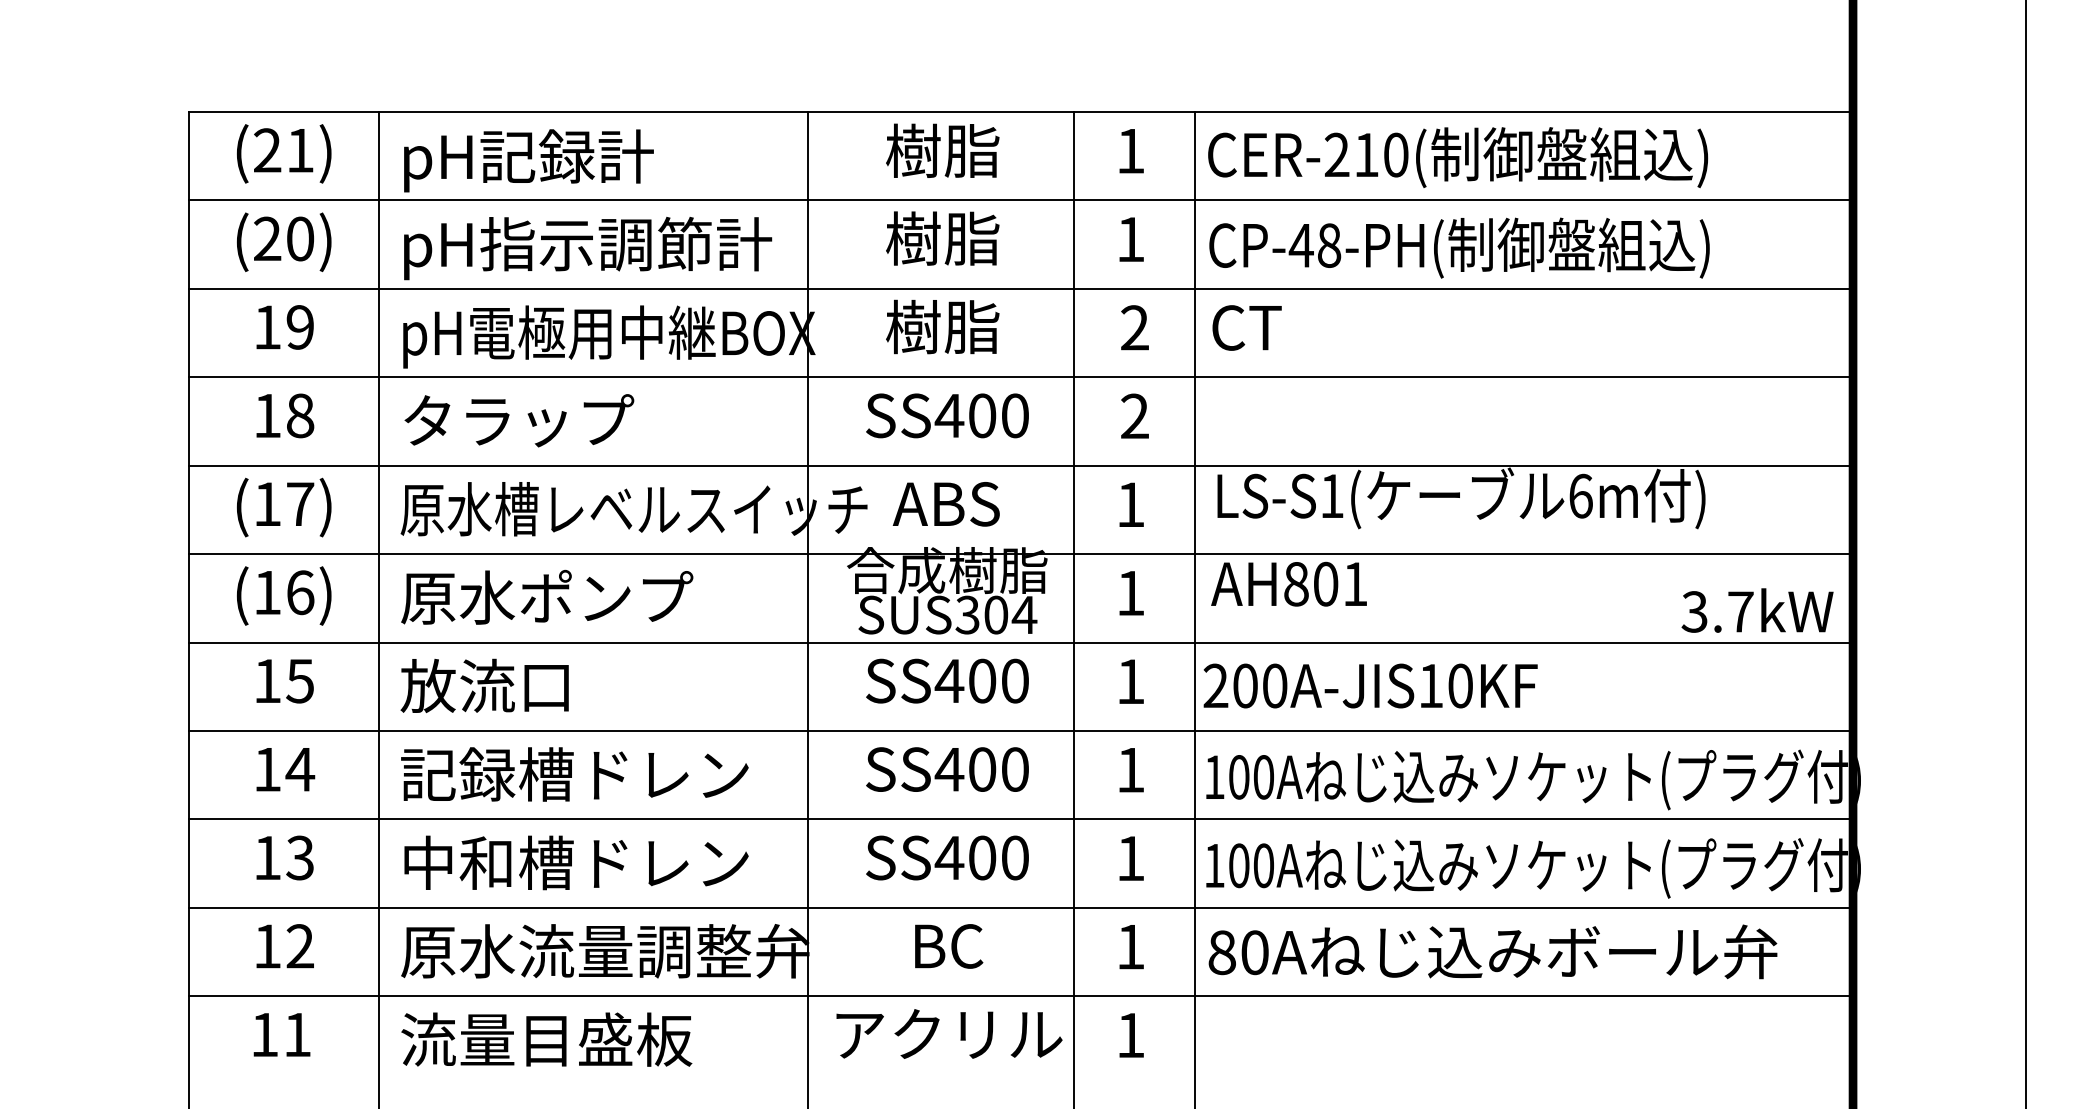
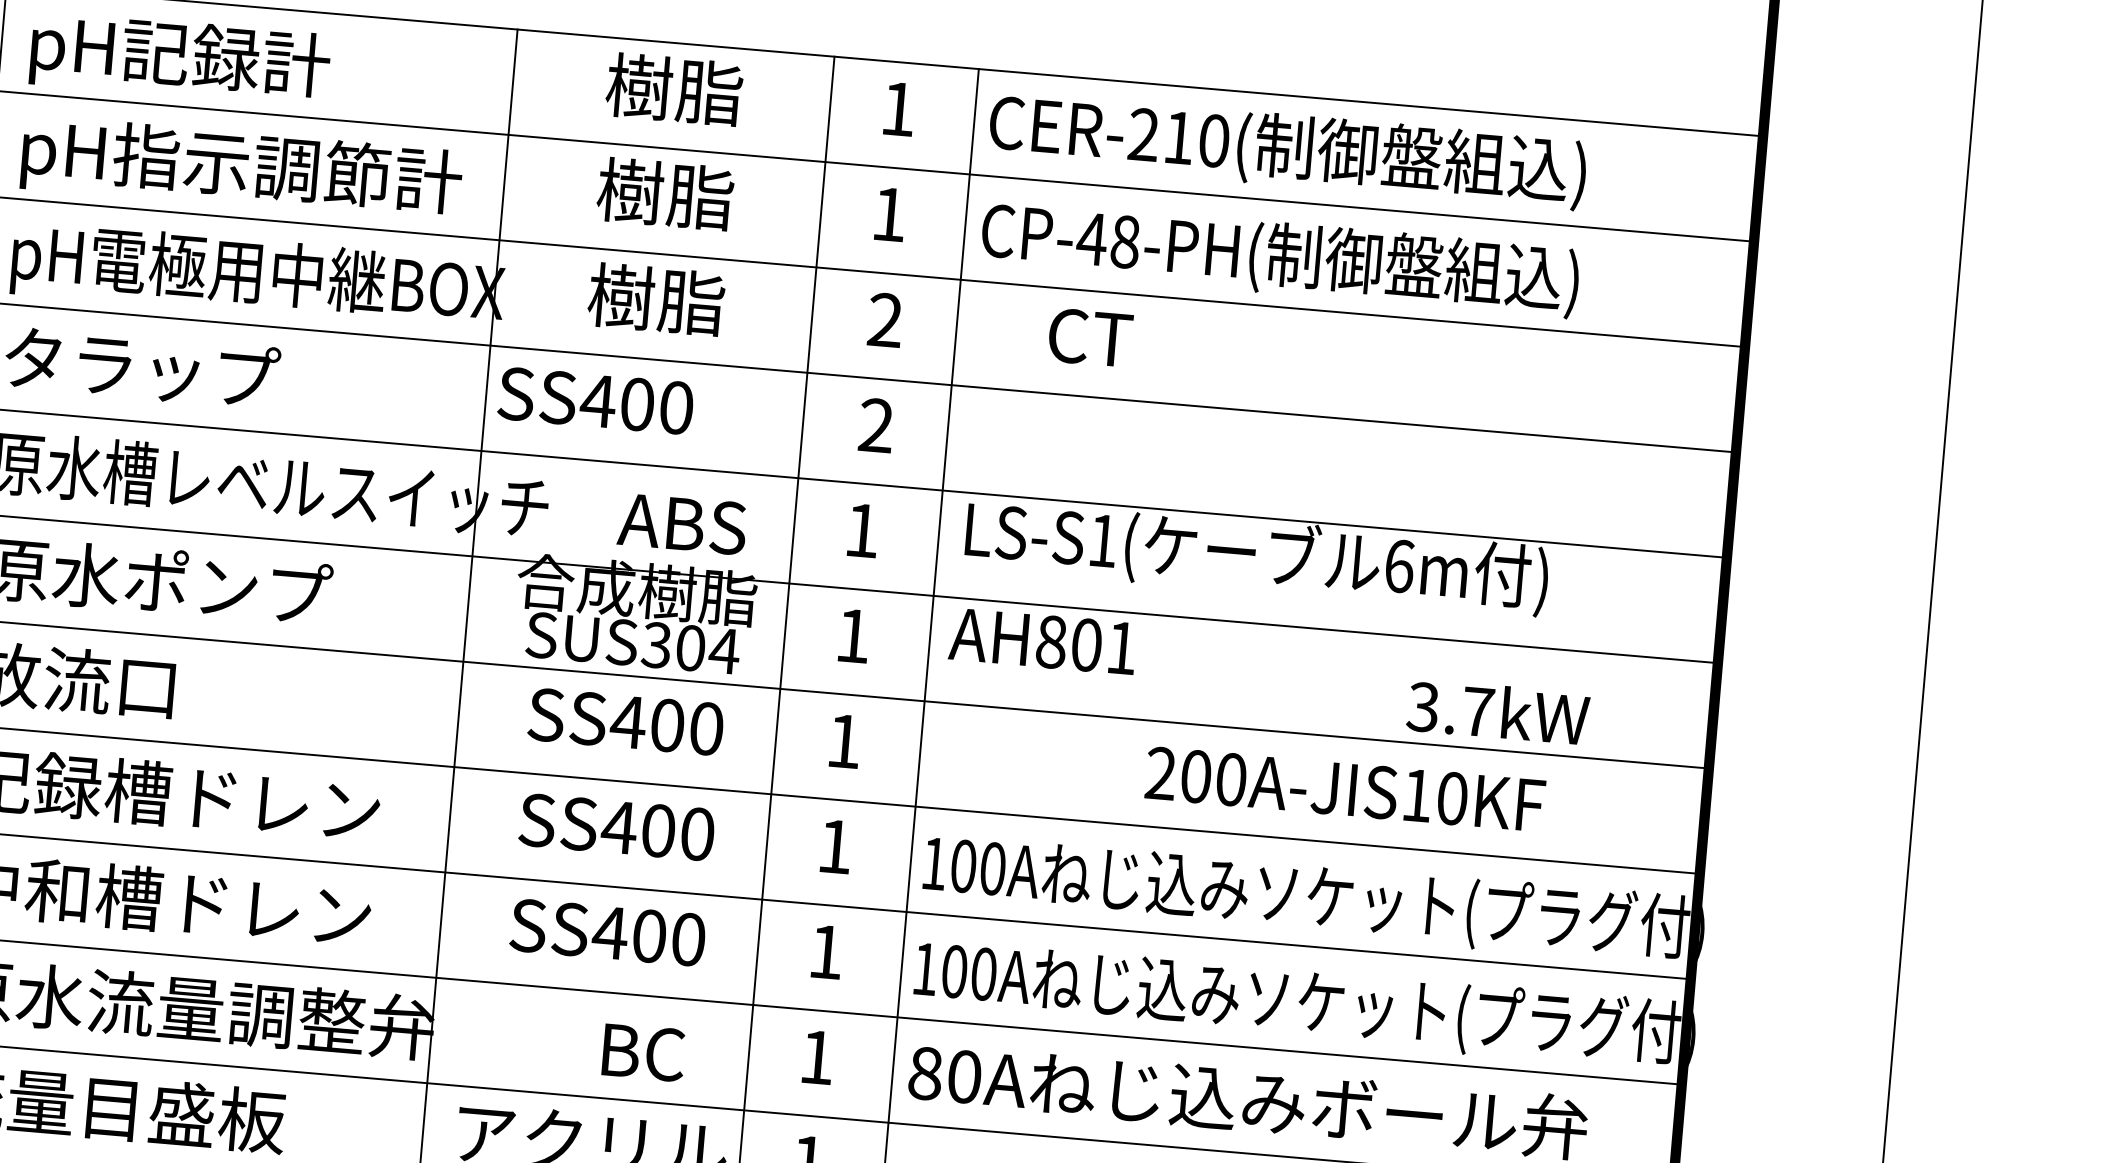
text: (1246, 327) -> (1089, 337), moved
text: (947, 415) -> (595, 400), moved
text: (945, 504) -> (681, 524), moved
text: (1757, 610) -> (1498, 711), moved
text: (1370, 685) -> (1345, 788), moved
text: (949, 946) -> (644, 1052), moved

